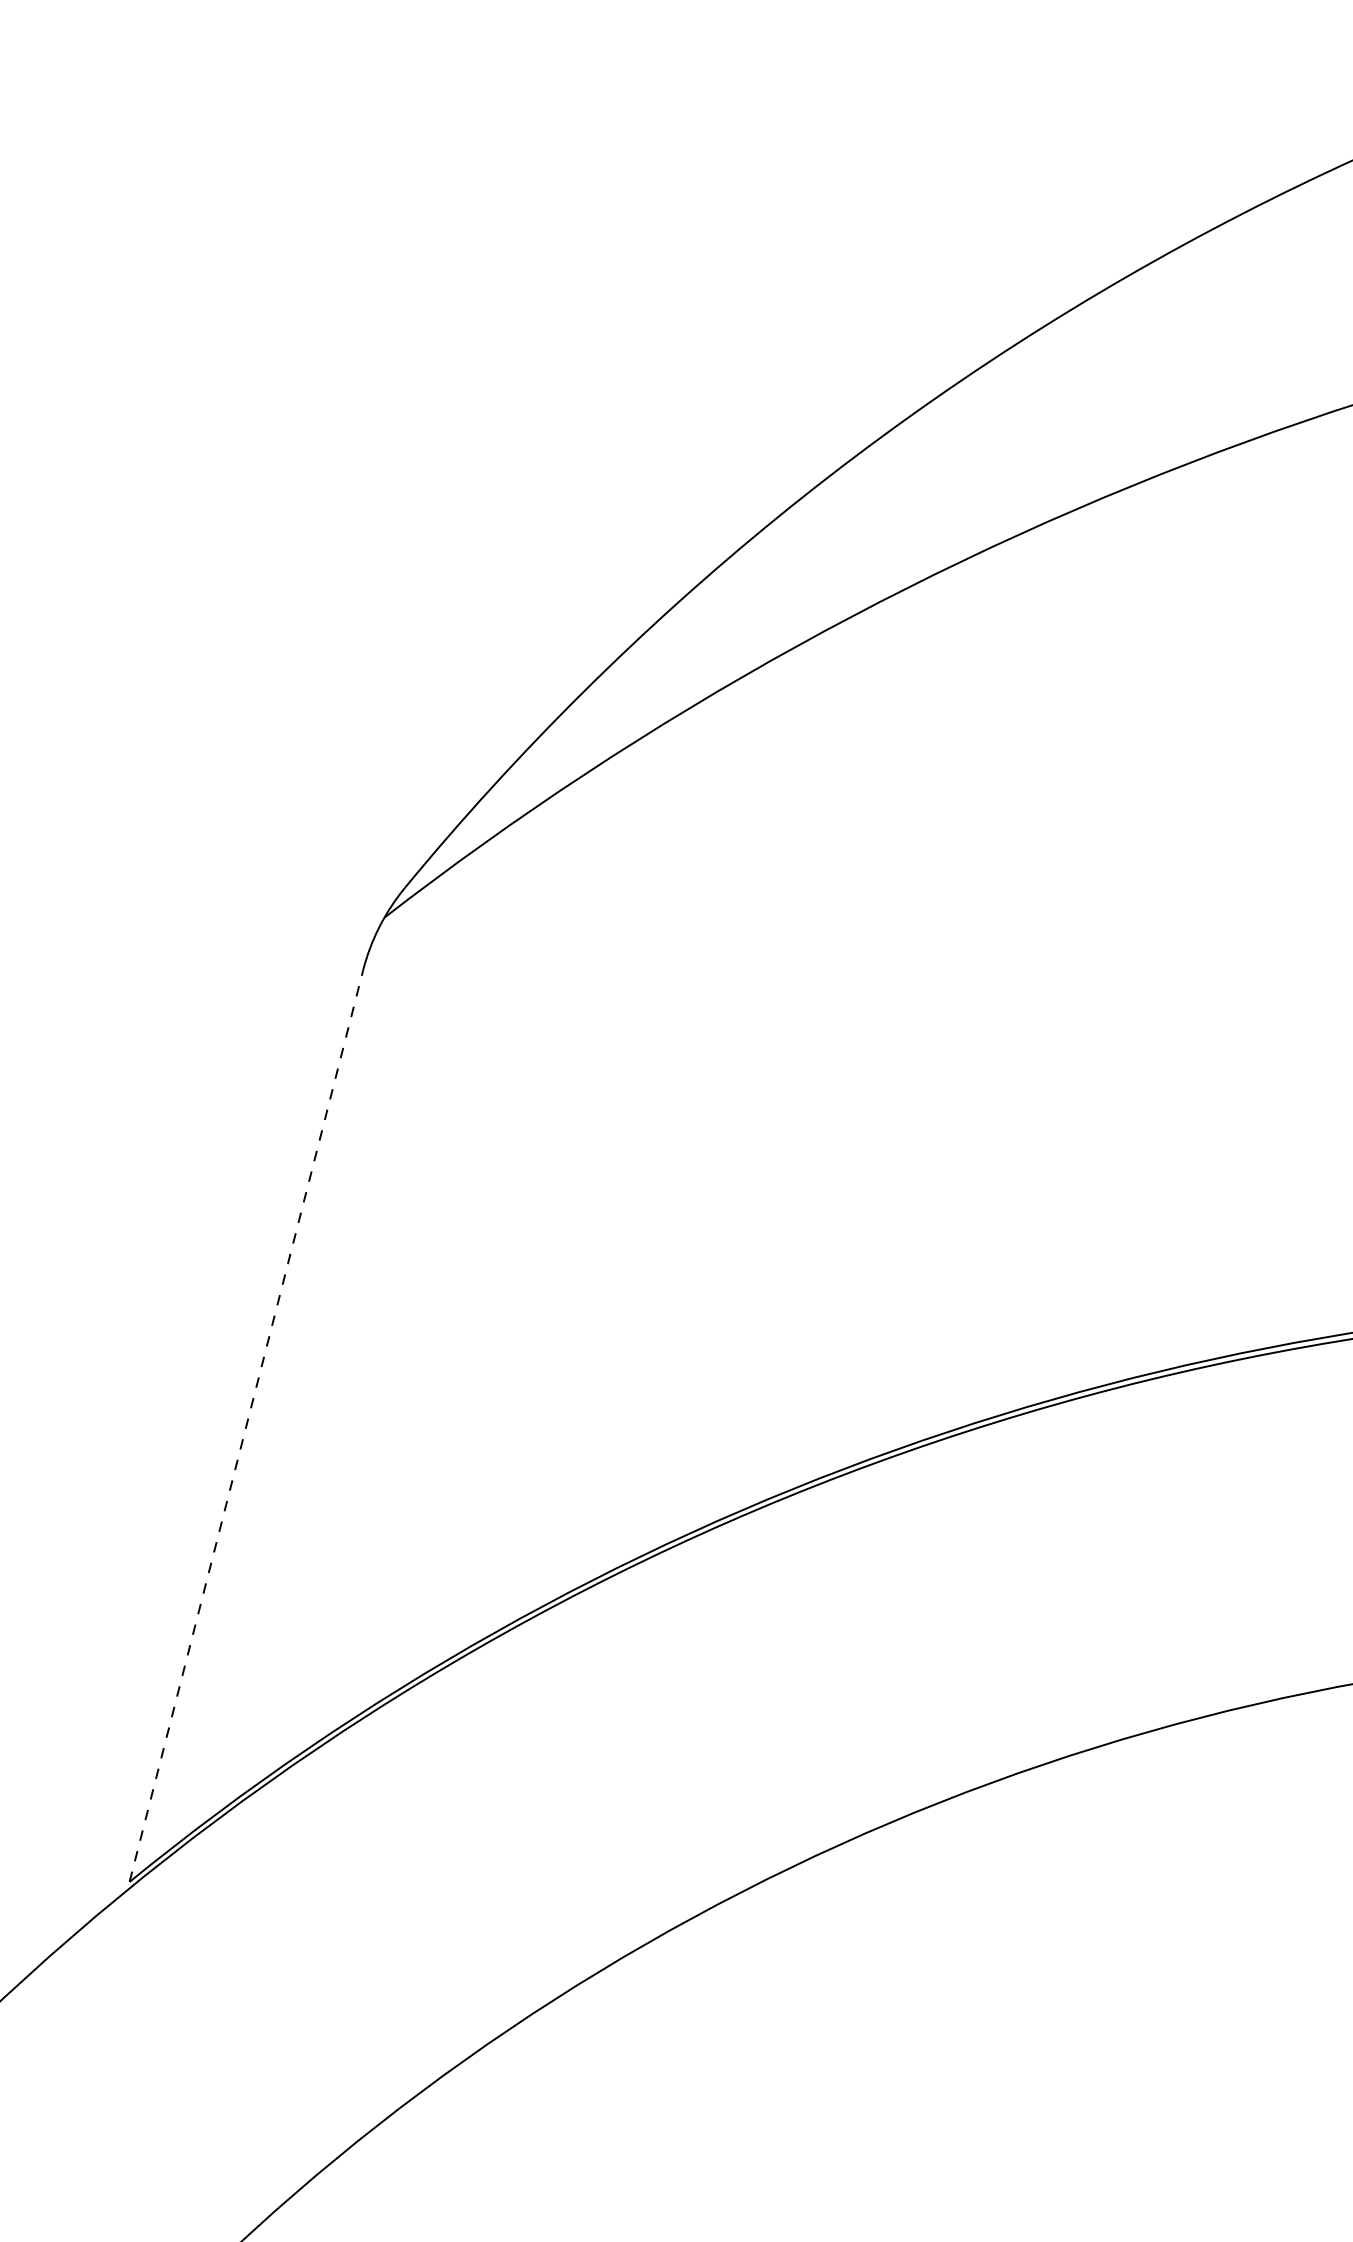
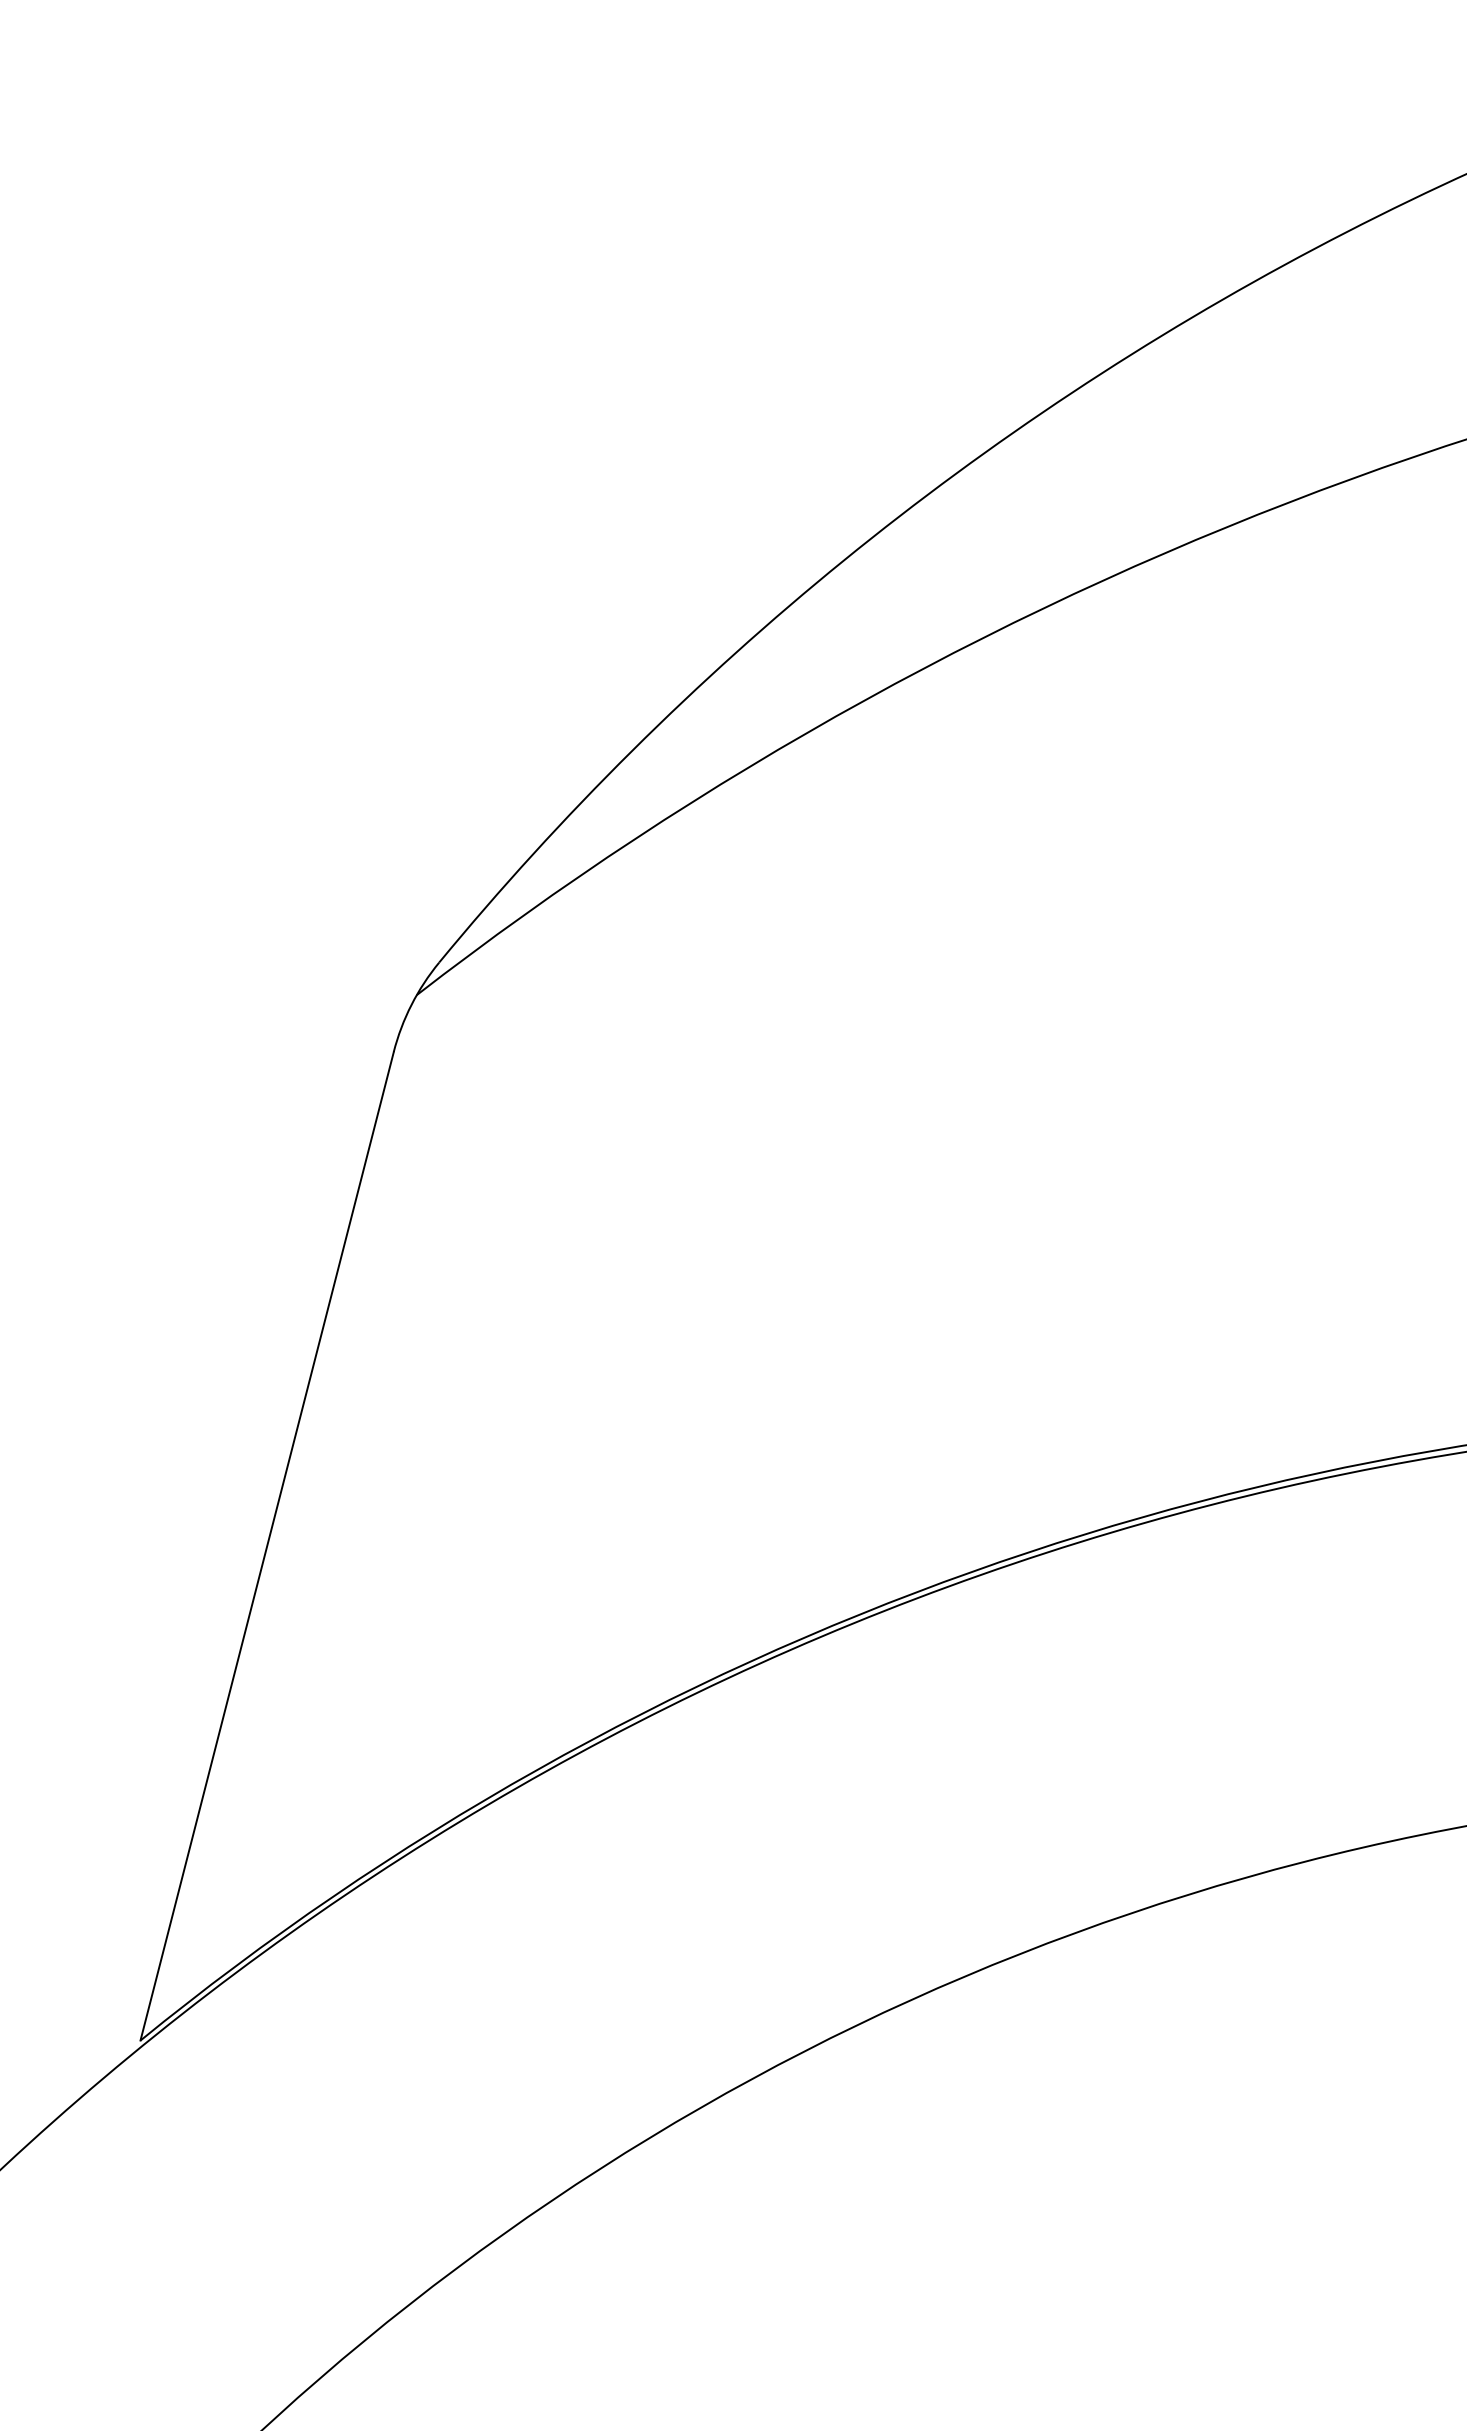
line: (246, 1425) -> (267, 1545), dashed -> solid

